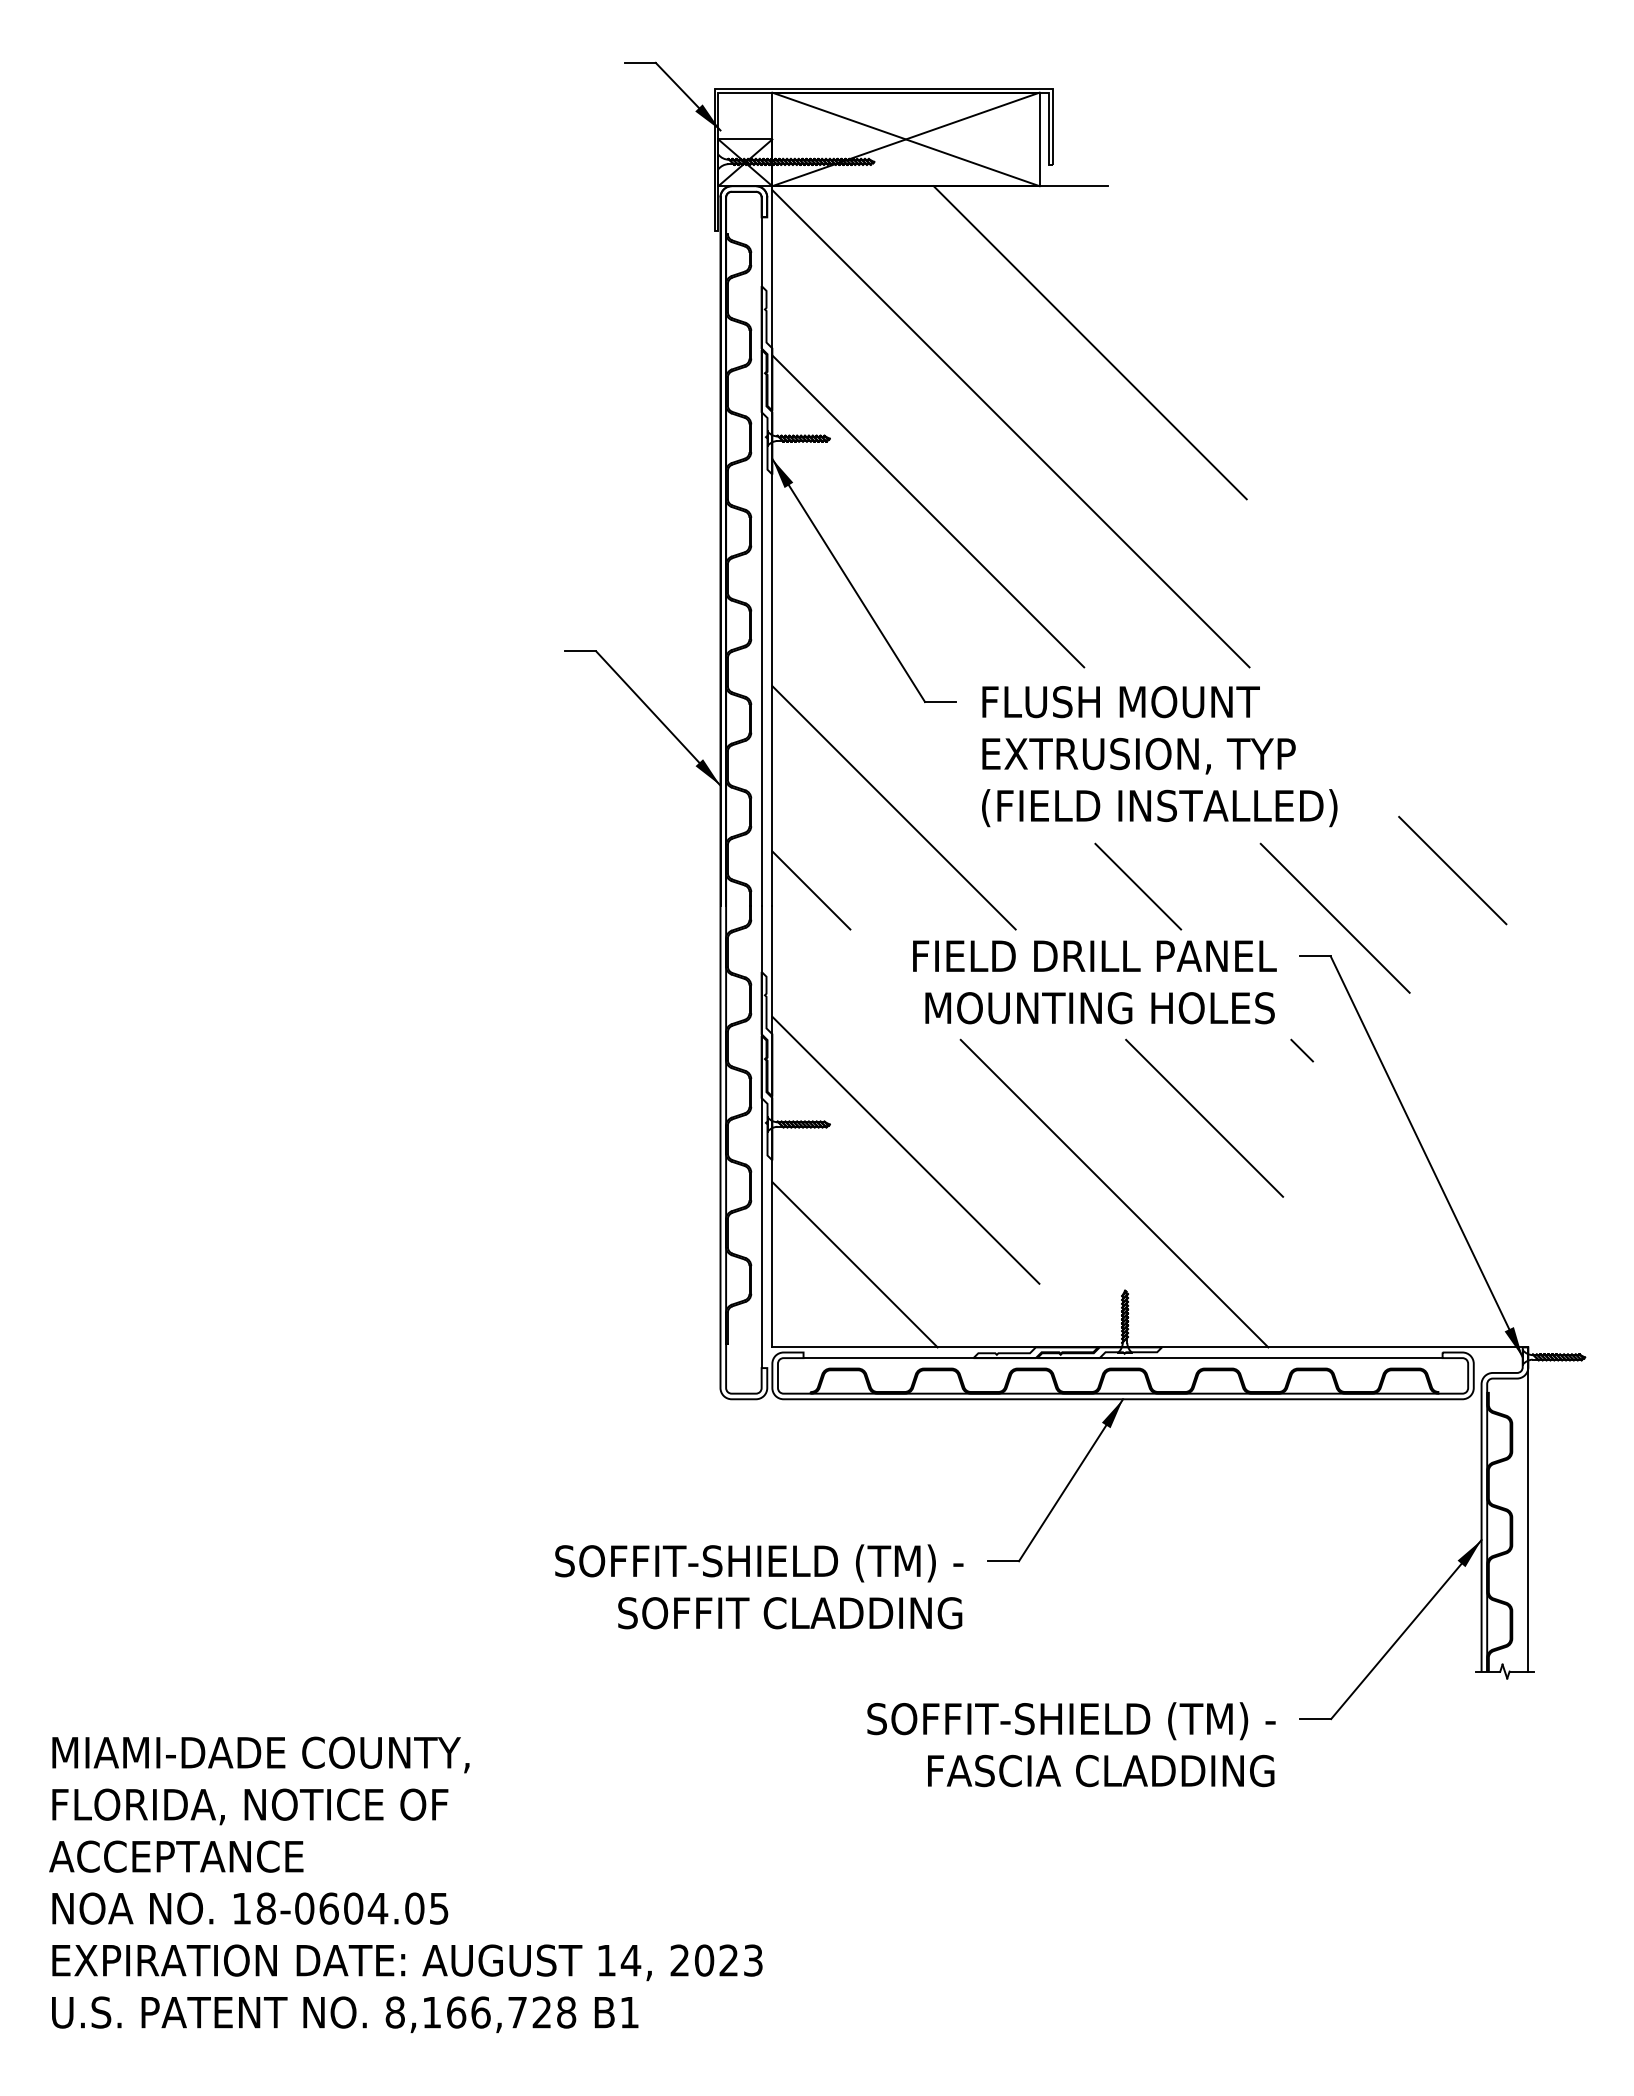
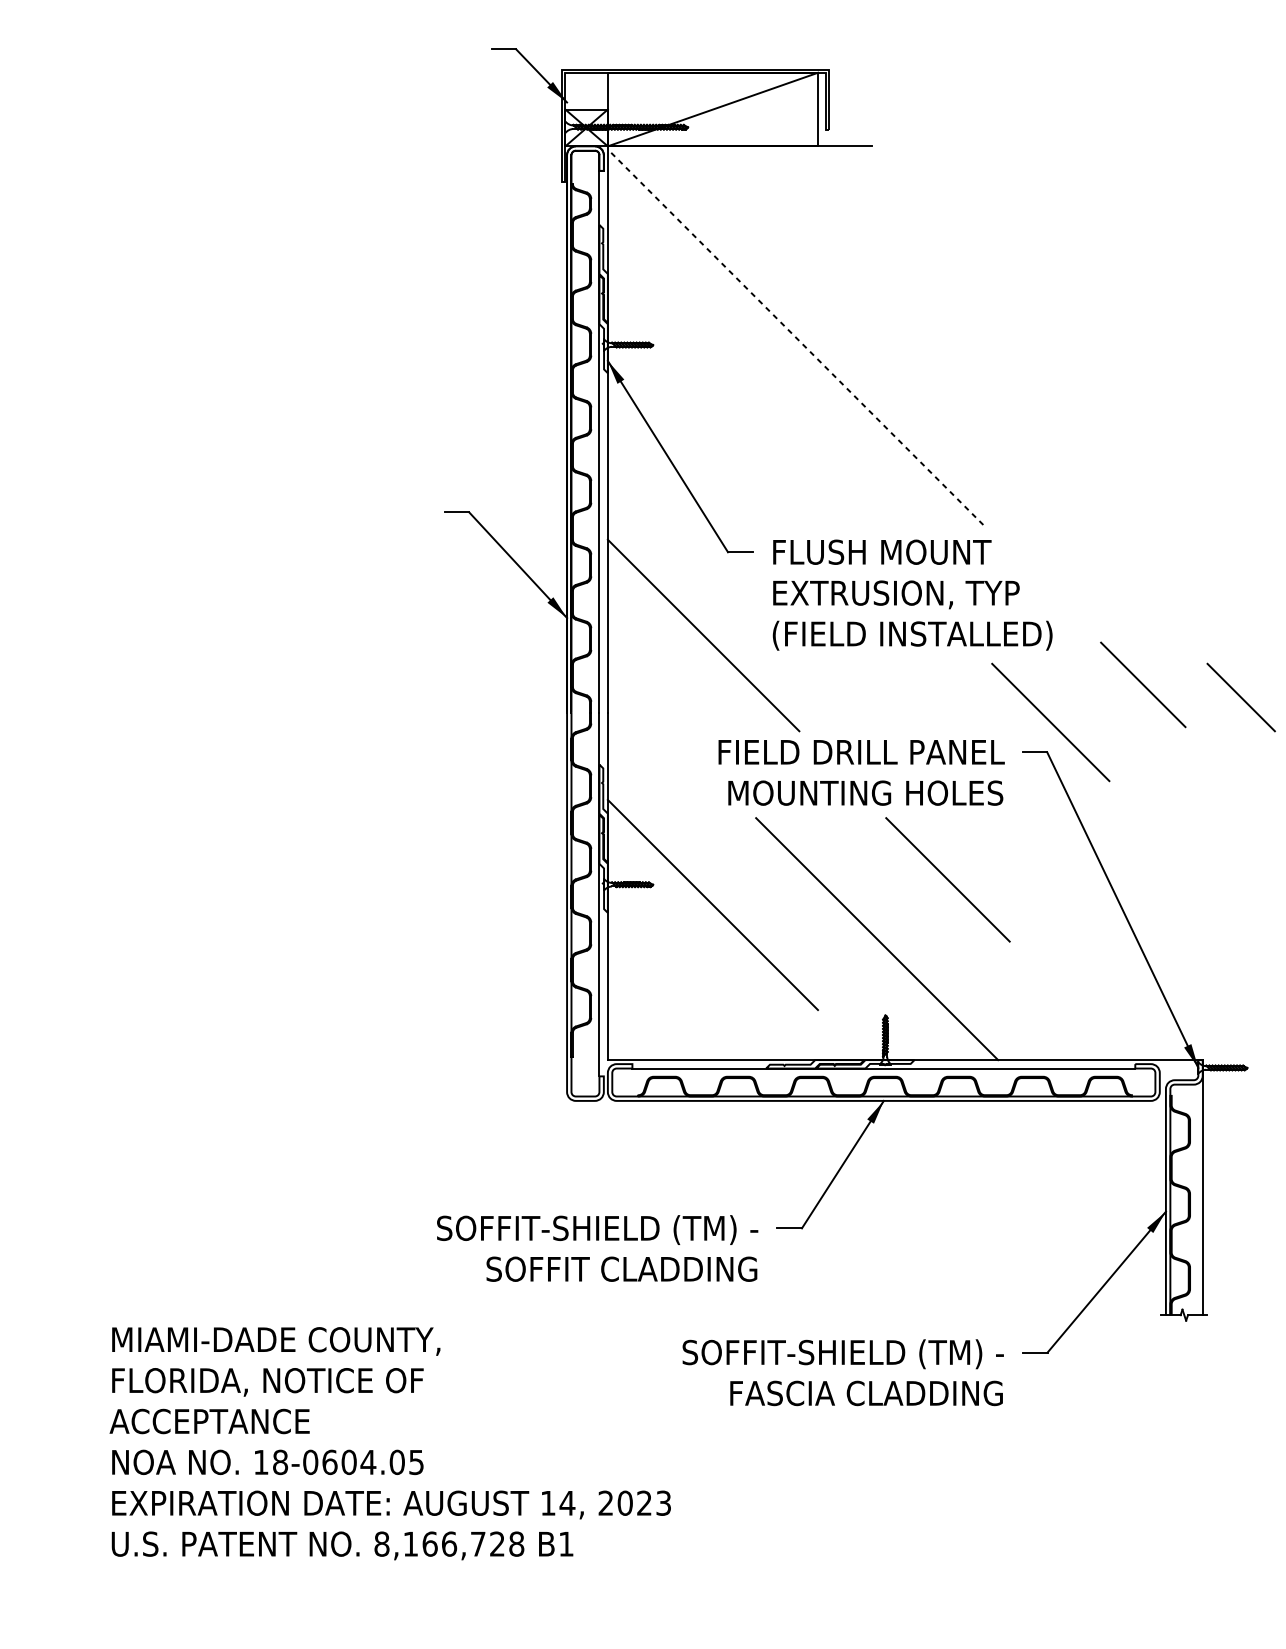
line: (905, 139) -> (712, 109), removed
line: (1089, 342) -> (857, 269), removed
line: (1010, 428) -> (795, 337), solid -> dashed
line: (928, 511) -> (730, 402), removed
line: (1138, 886) -> (1241, 697), moved
line: (811, 890) -> (638, 700), removed
line: (1301, 1050) -> (1024, 826), removed
line: (854, 1264) -> (672, 994), removed
text: (405, 1884) -> (390, 1443), moved

